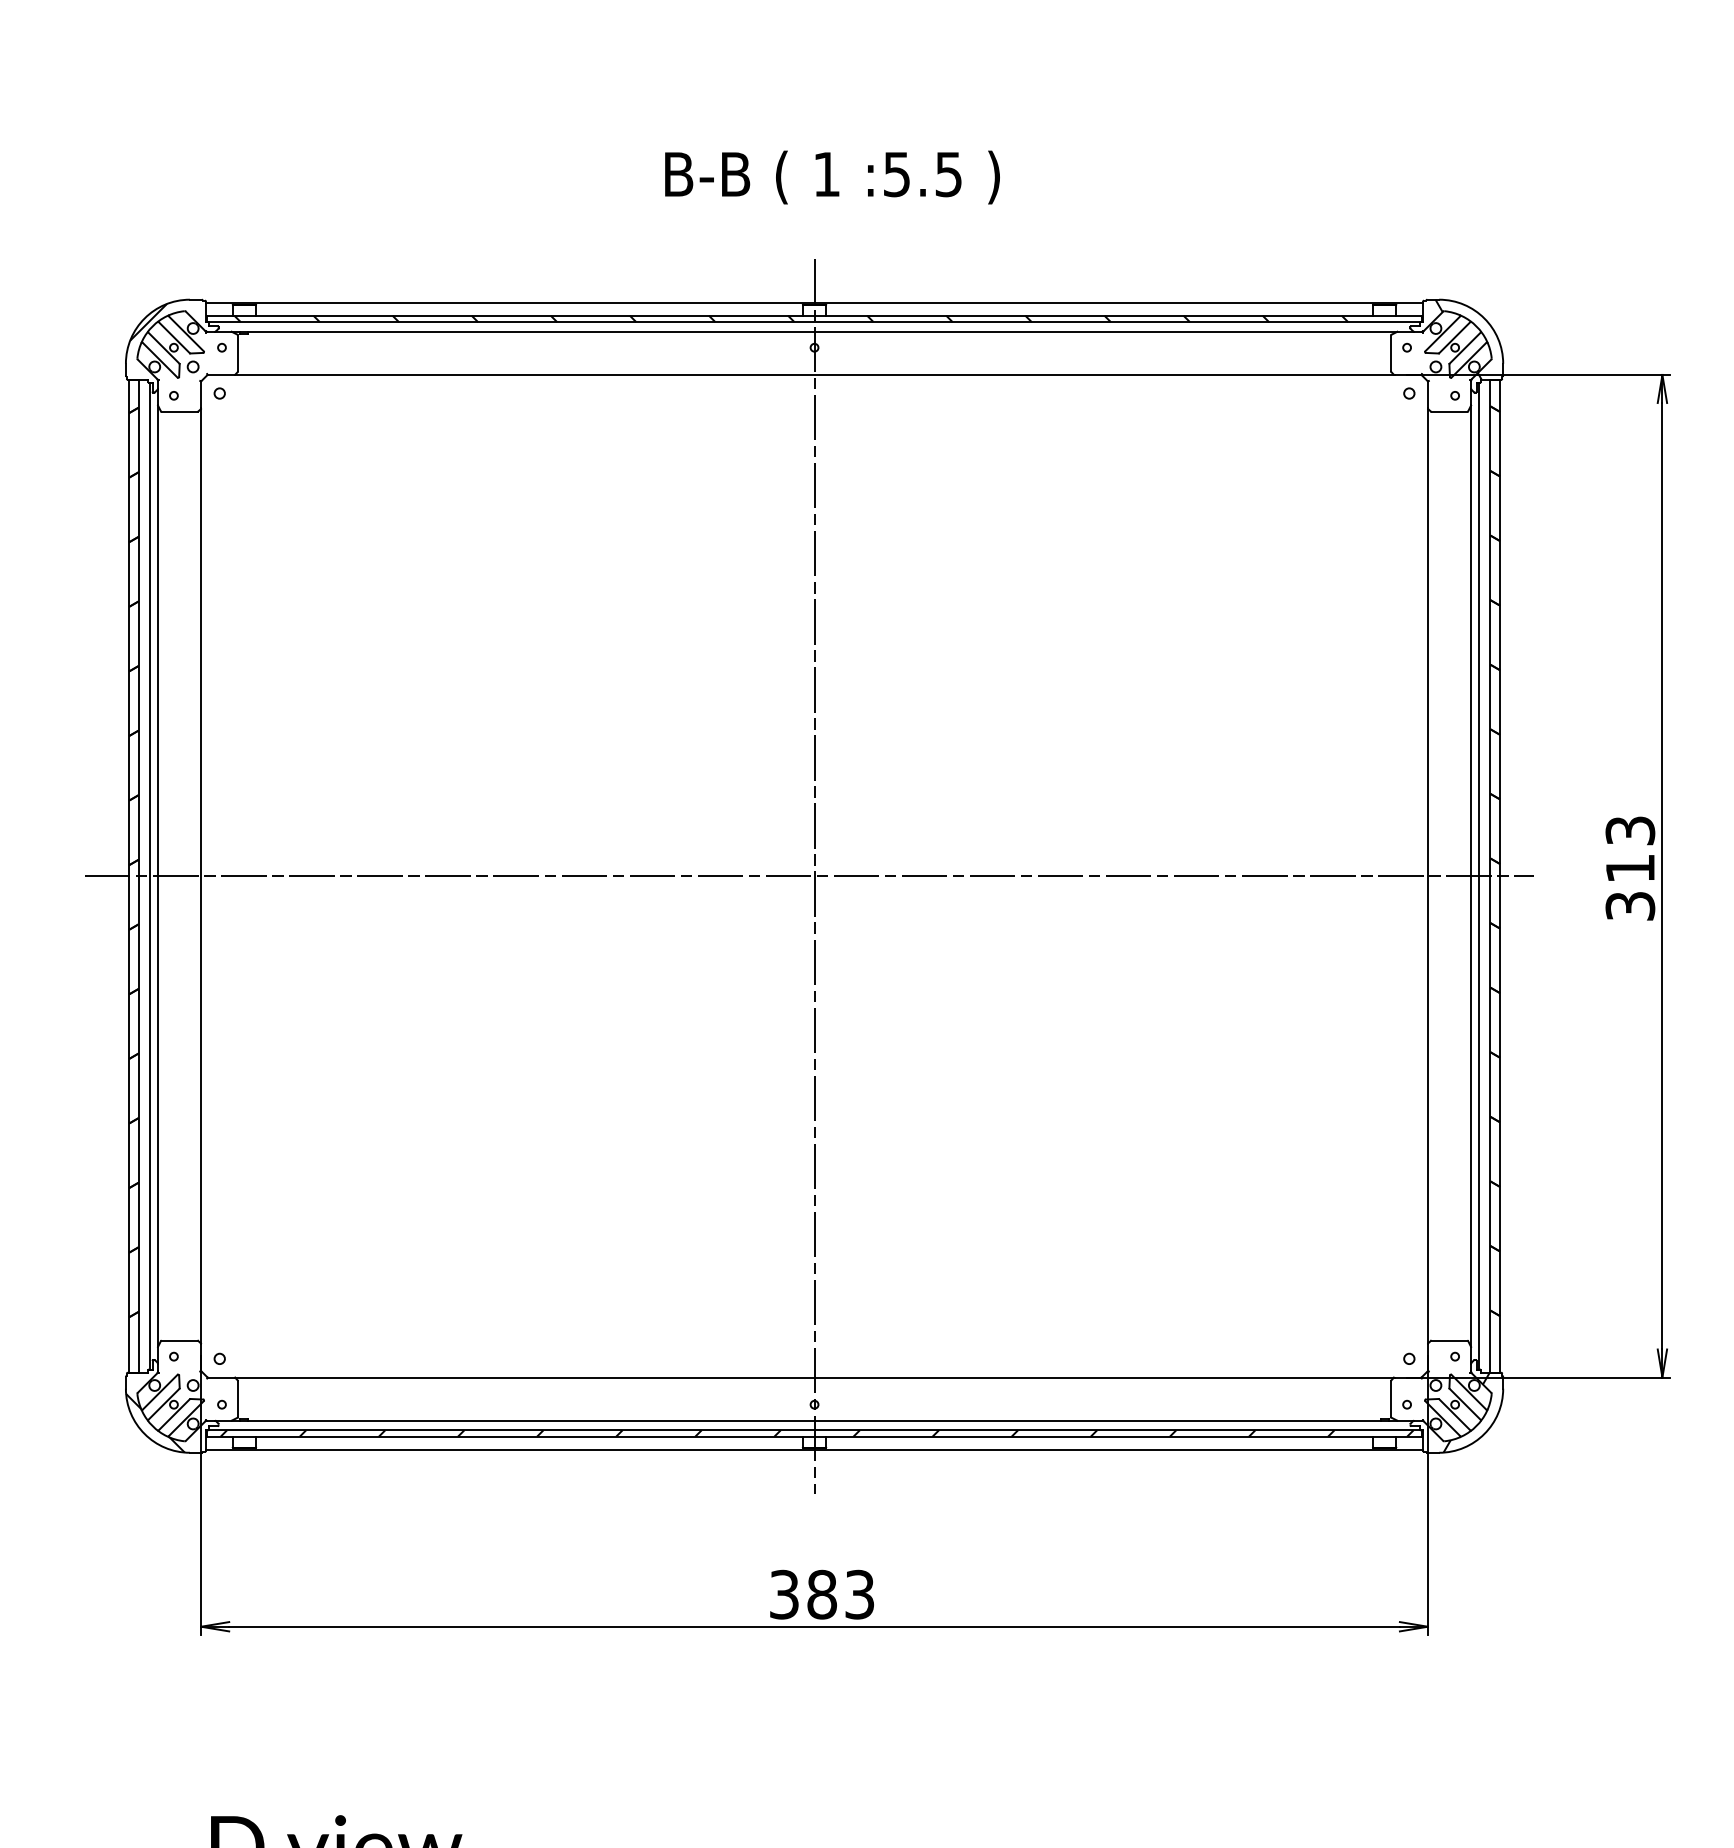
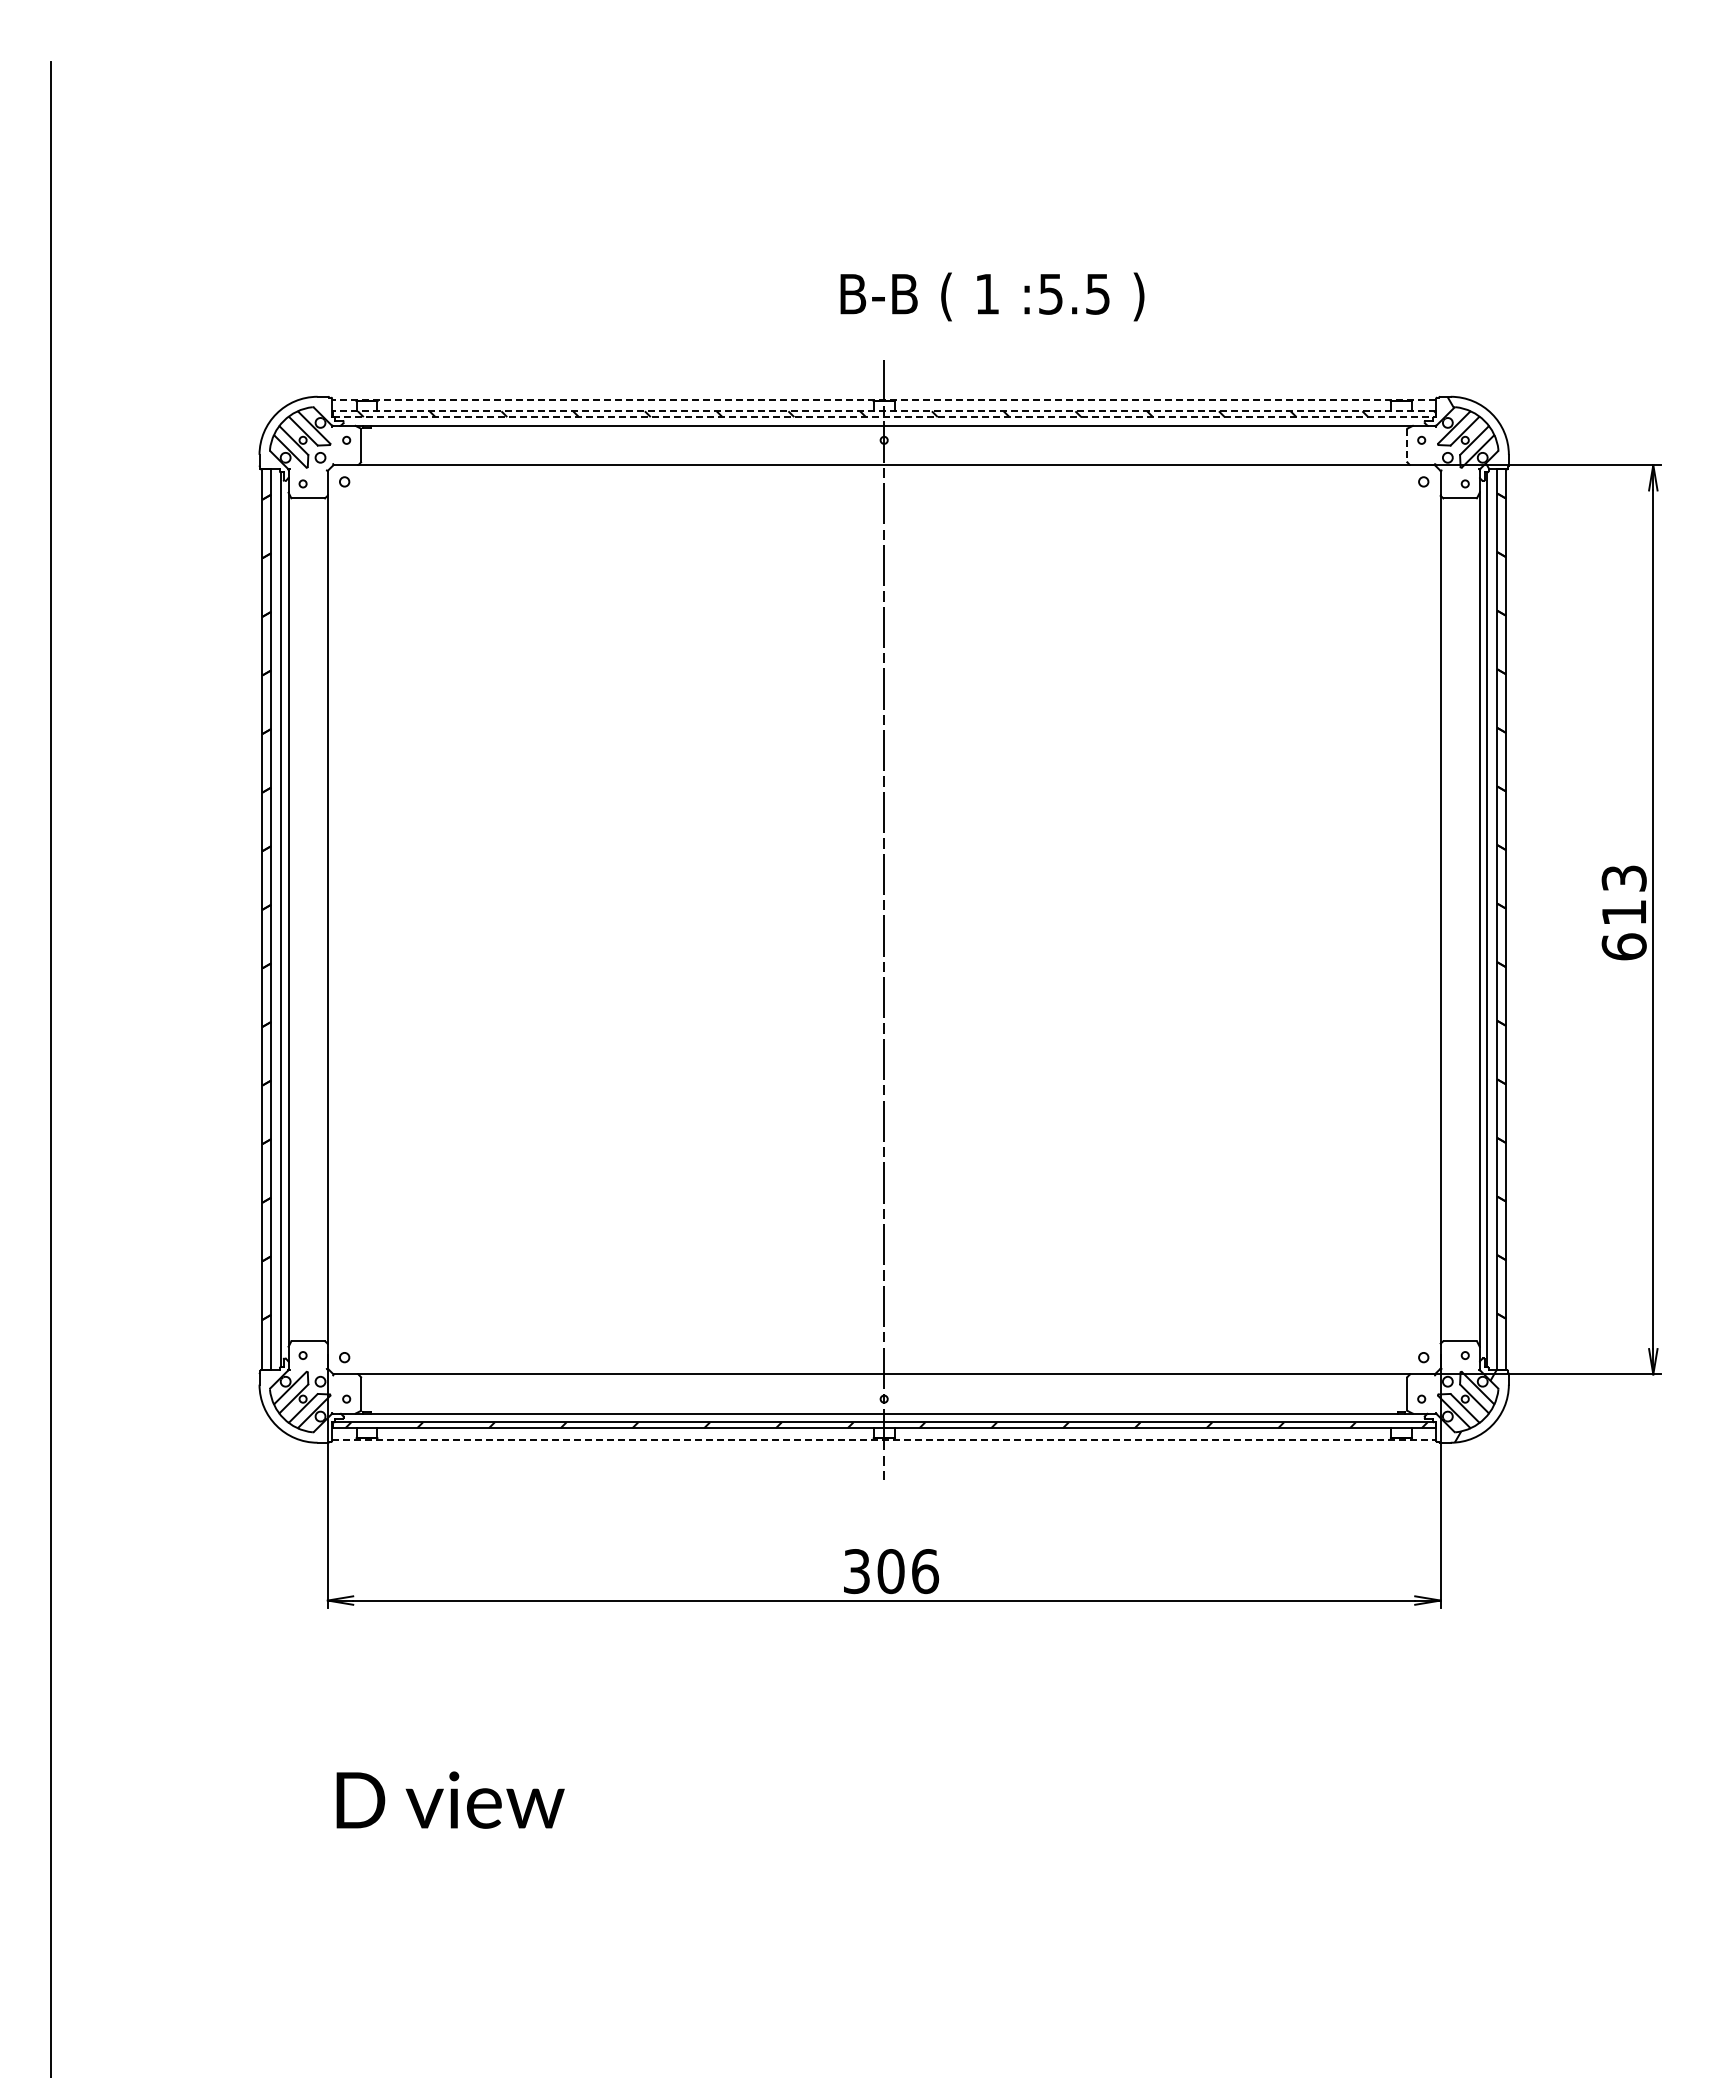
text: (832, 177) -> (992, 296), moved
line: (813, 302) -> (883, 399), solid -> dashed
line: (813, 315) -> (883, 411), solid -> dashed
hatch: (147, 321) -> (279, 416), removed
line: (814, 322) -> (884, 417), solid -> dashed
line: (1391, 354) -> (1407, 446), solid -> dashed
line: (809, 875) -> (879, 919), removed
text: (1629, 905) -> (1623, 946), 313 -> 613
hatch: (154, 1422) -> (285, 1415), removed
line: (814, 1449) -> (884, 1439), solid -> dashed
text: (841, 1594) -> (908, 1571), 383 -> 306

